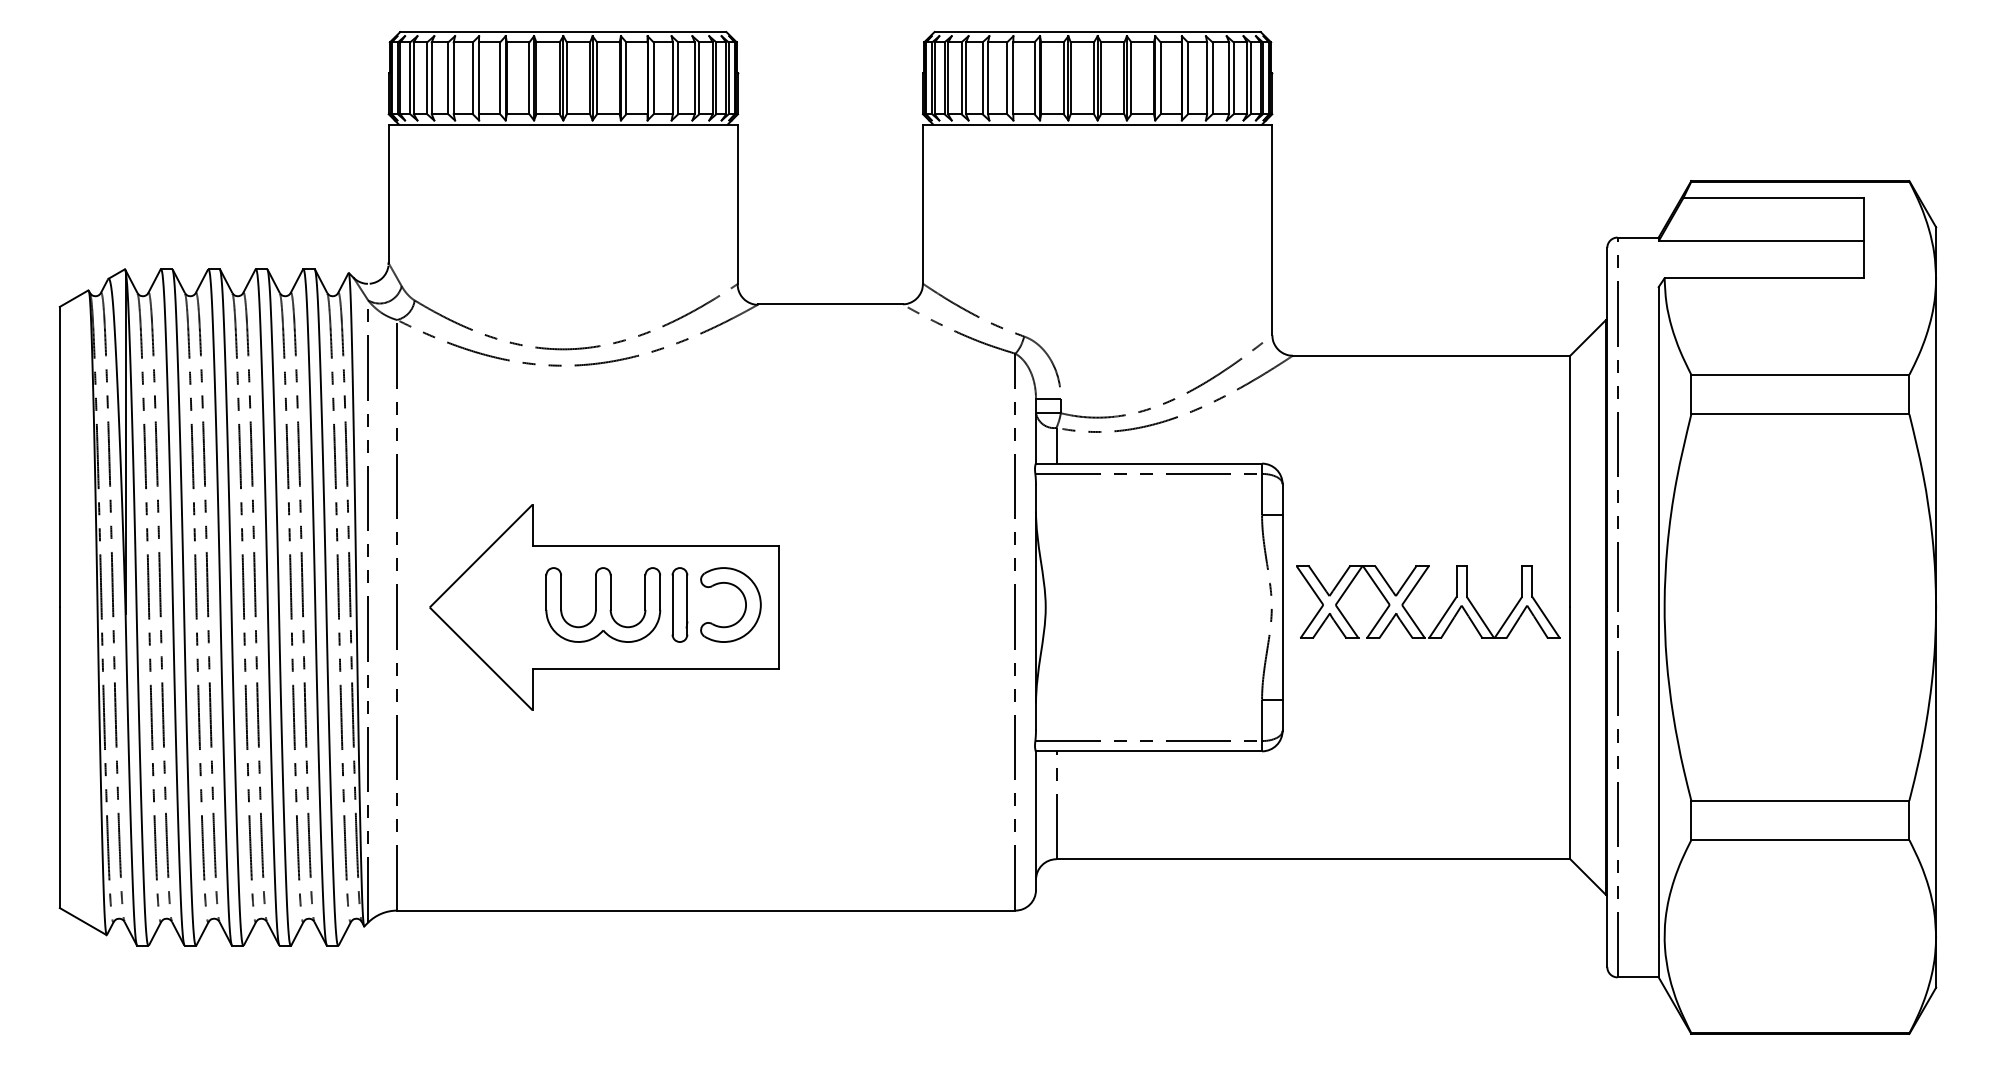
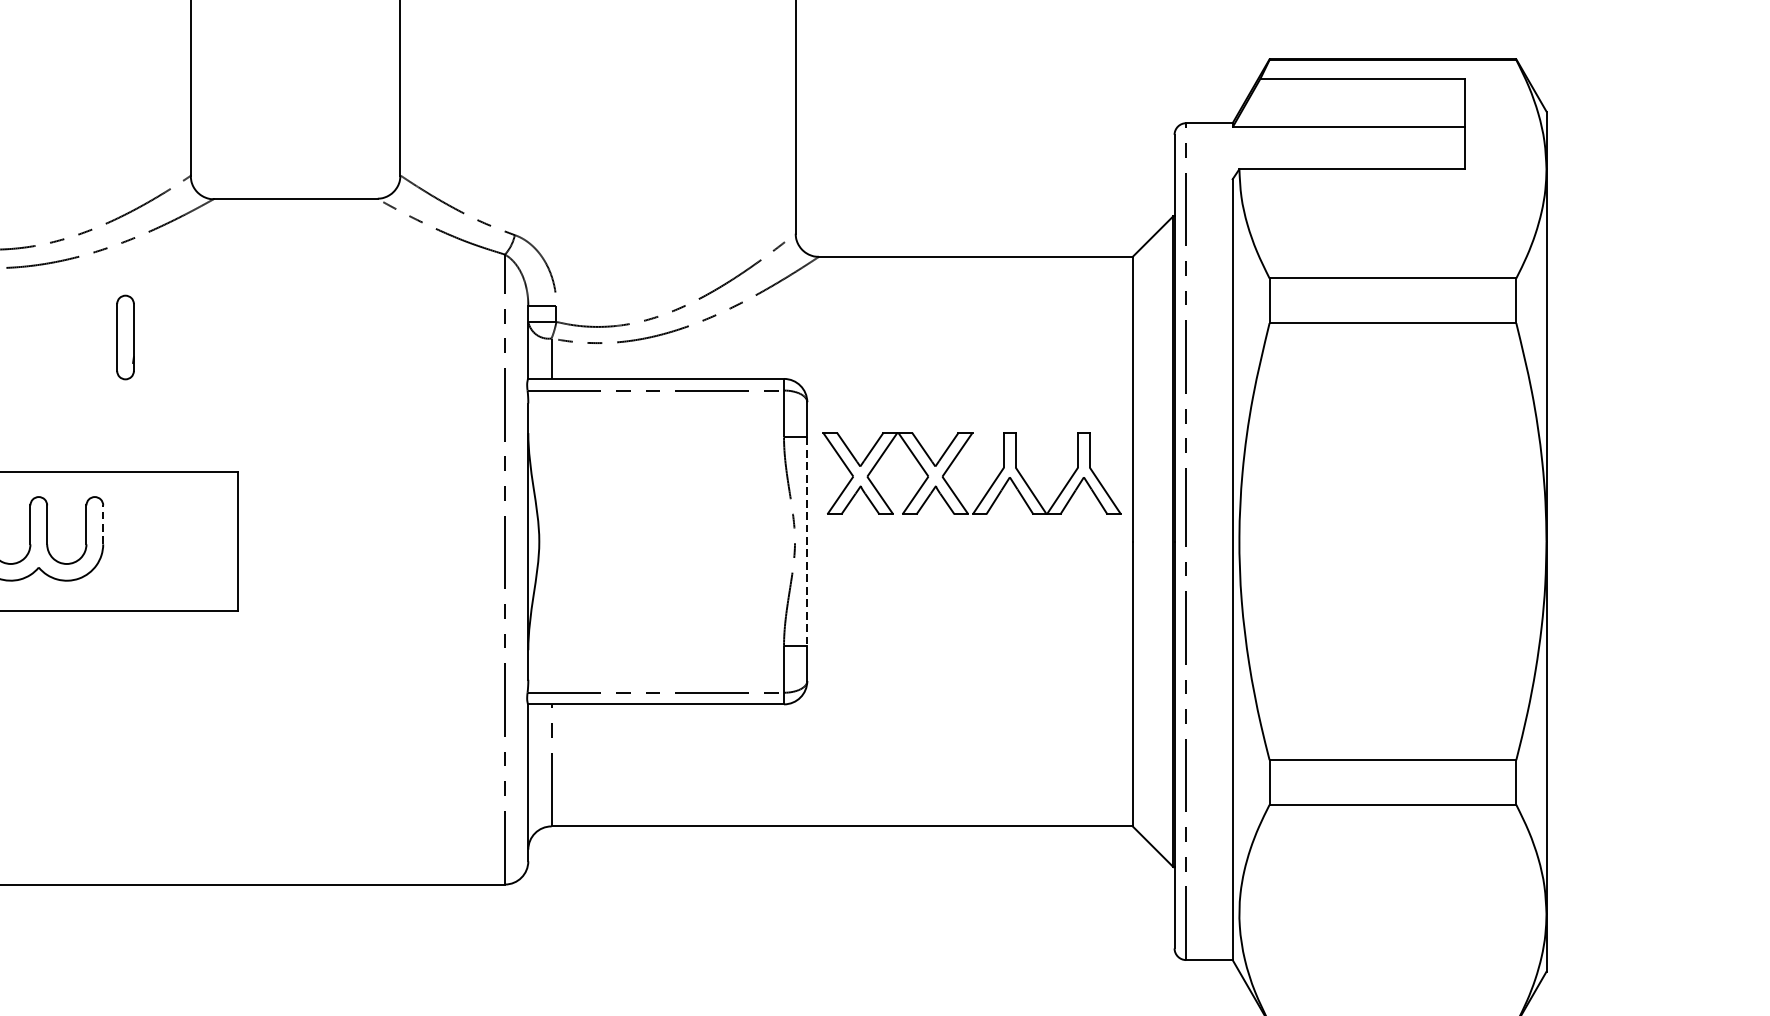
part: (1413, 590) -> (955, 460), moved
line: (660, 592) -> (103, 524), solid -> dashed
part: (744, 601) -> (198, 534), removed
part: (679, 604) -> (125, 336), moved
line: (1282, 607) -> (807, 541), solid -> dashed

